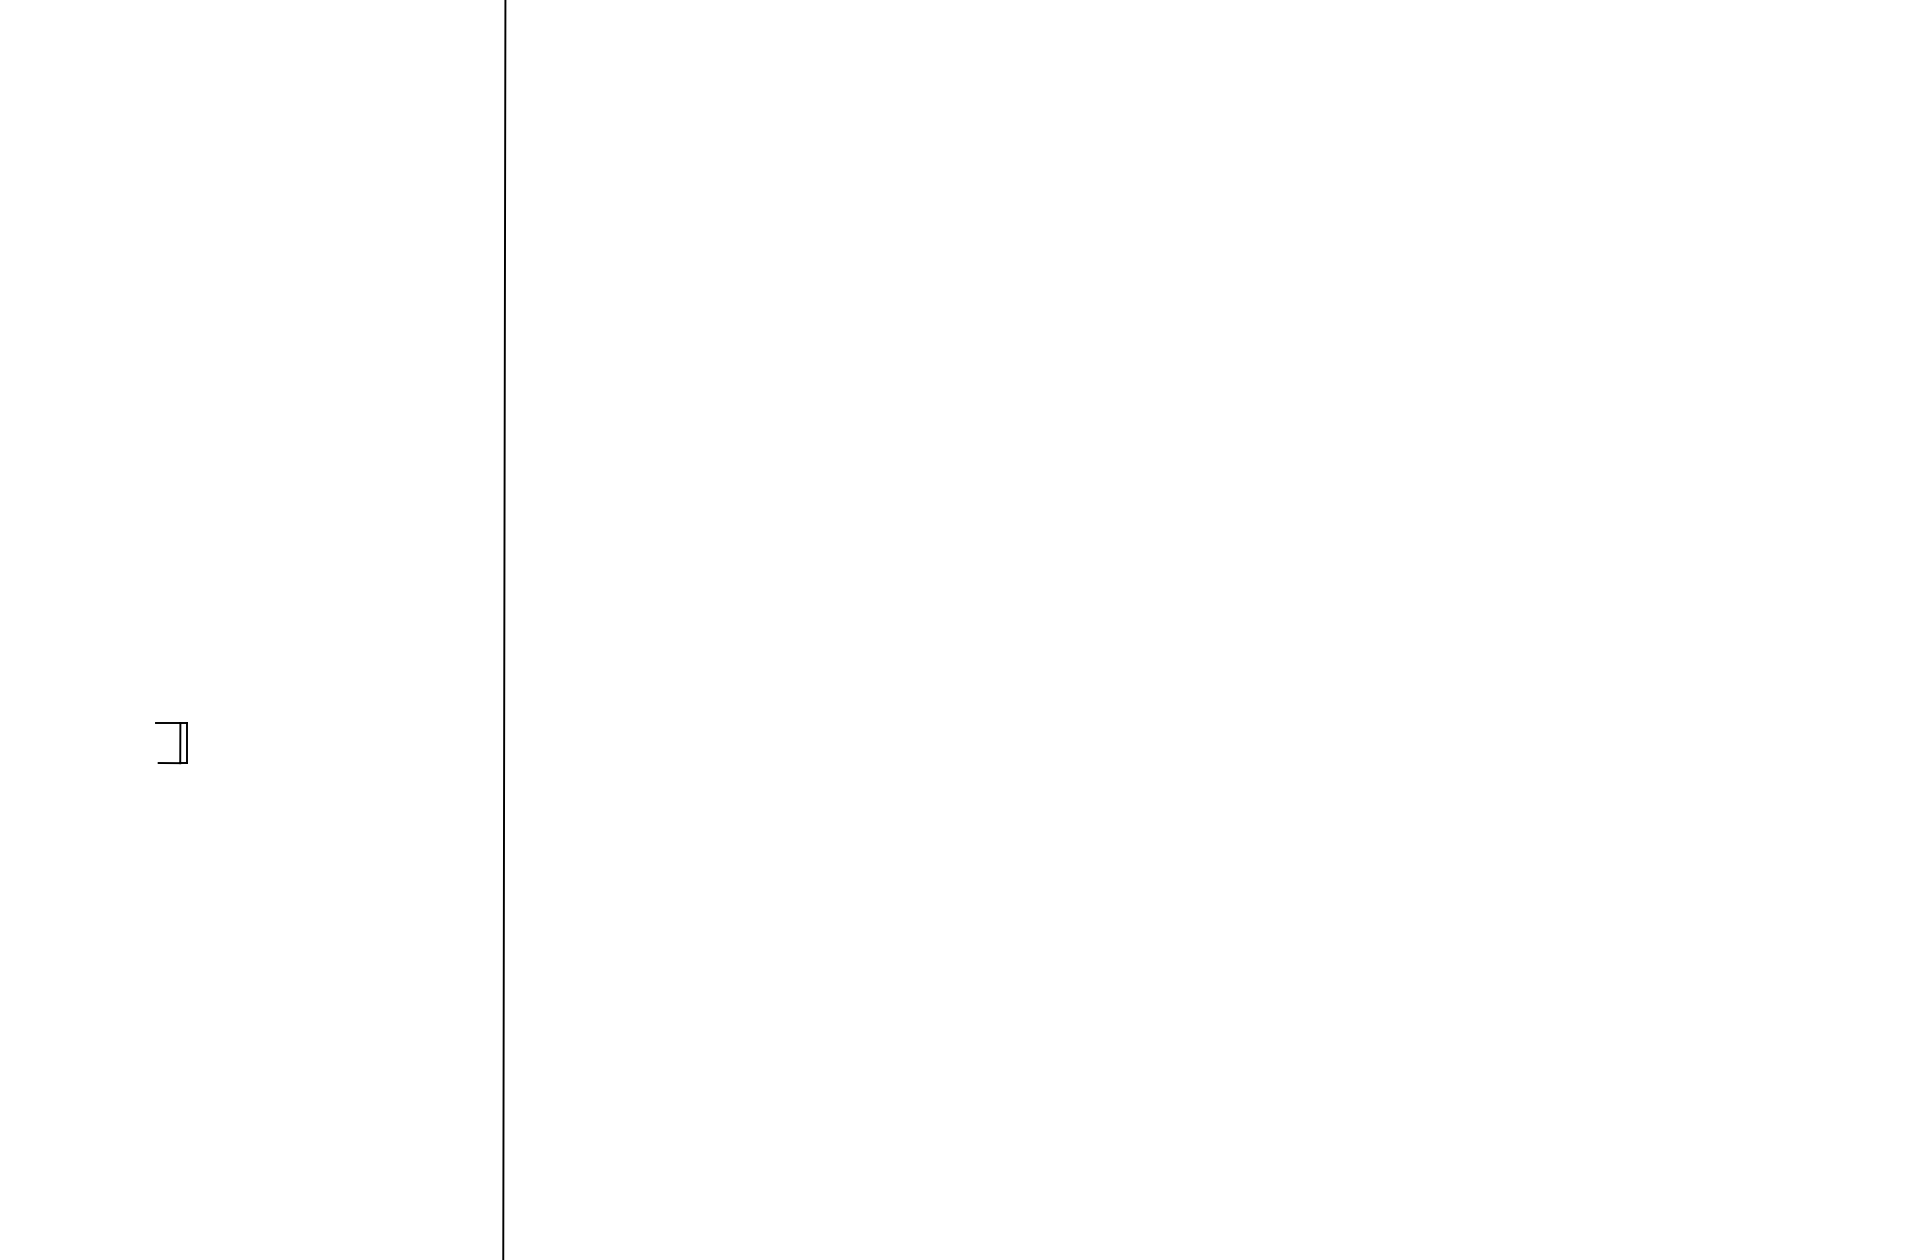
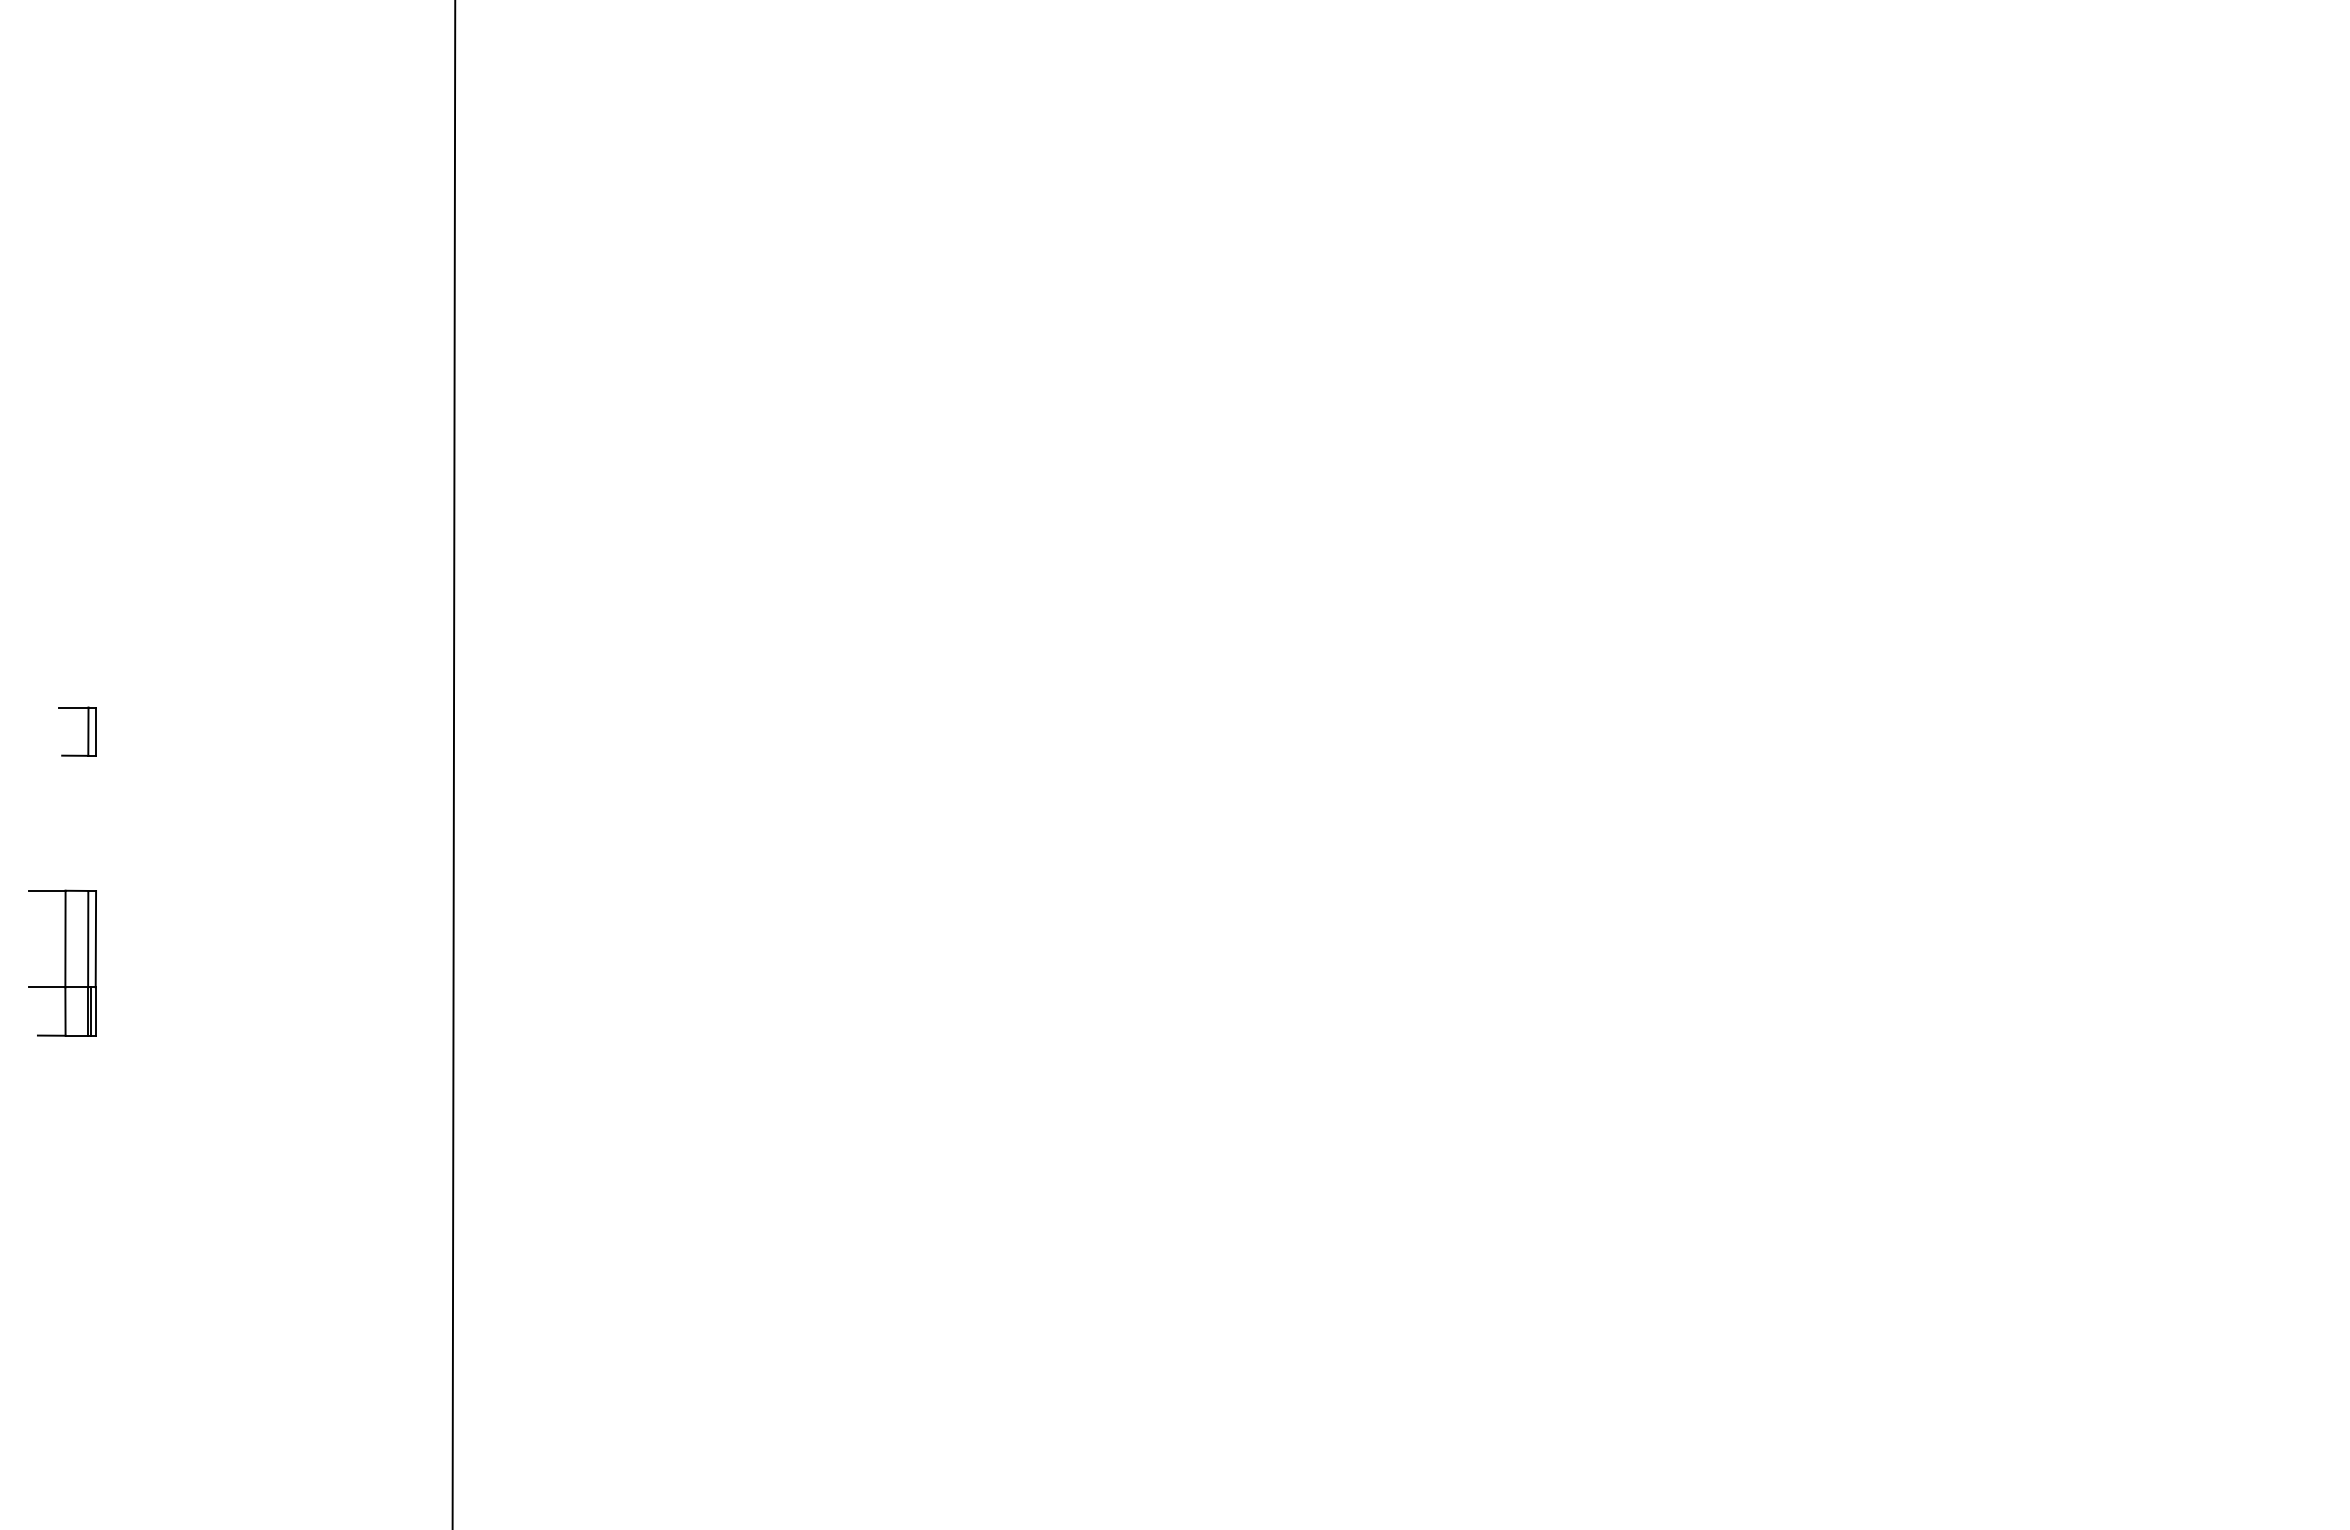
part: (179, 743) -> (87, 731), moved
part: (181, 843) -> (62, 962), added

